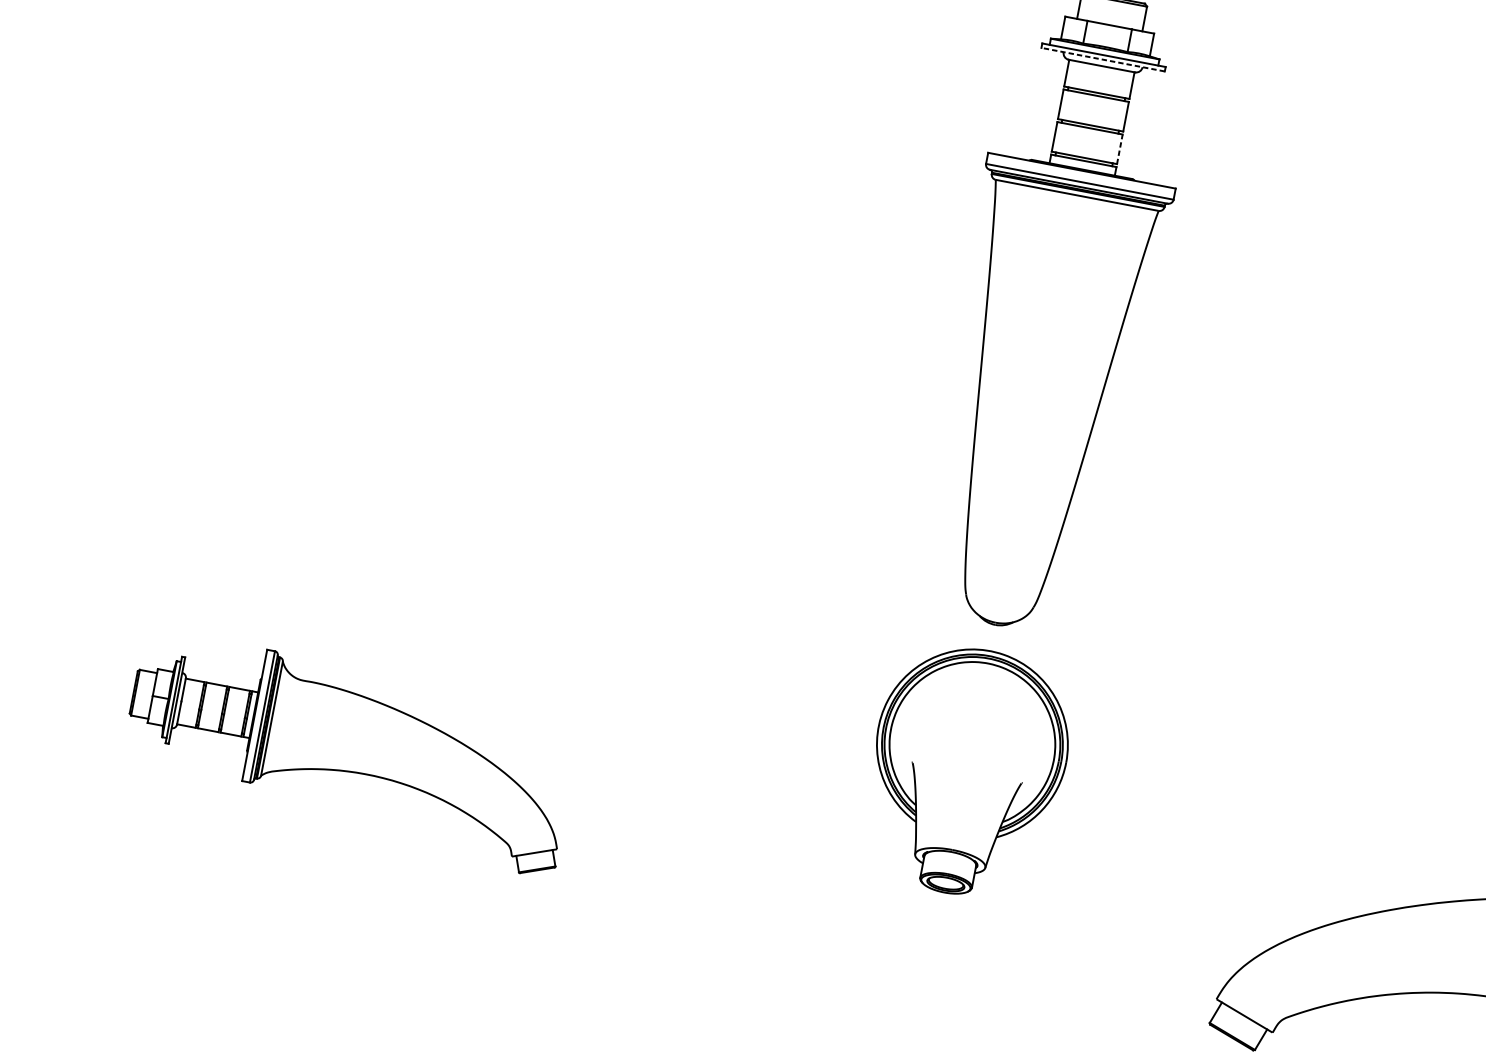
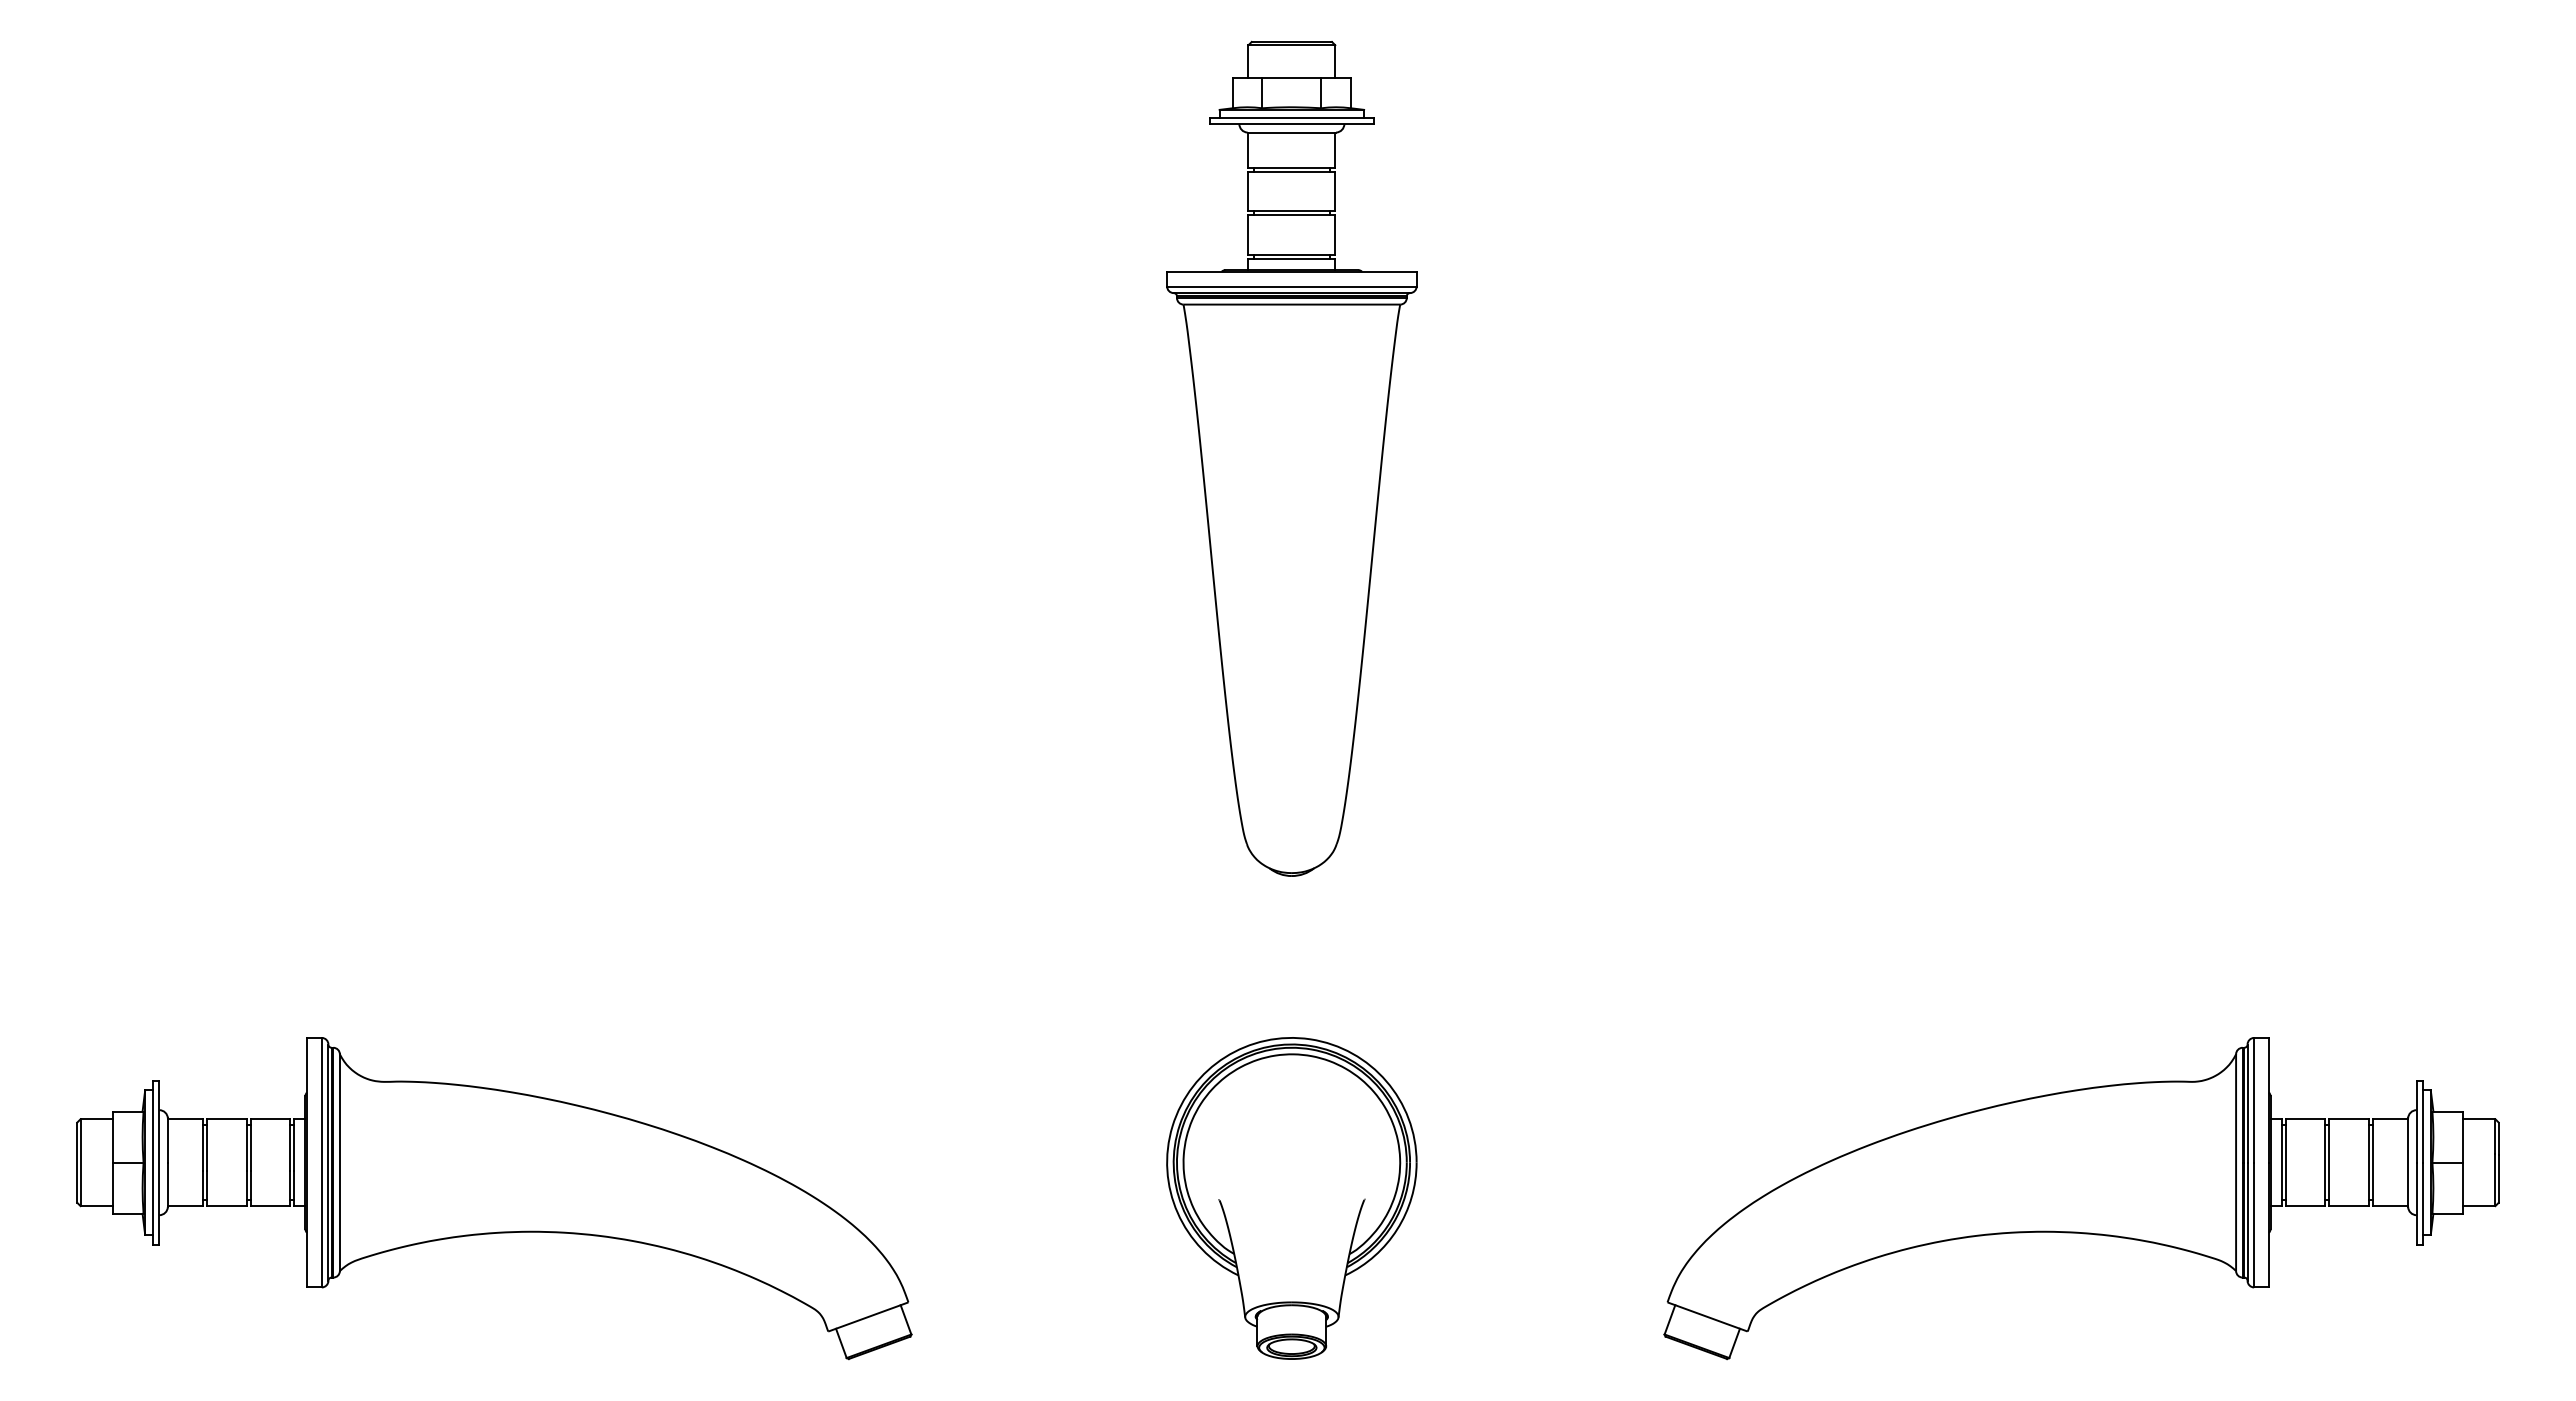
line: (1102, 59) -> (1291, 124), dashed -> solid
line: (1120, 148) -> (1335, 234), dashed -> solid
part: (349, 752) -> (494, 1198), size x1.43
part: (967, 771) -> (1291, 1198), moved

